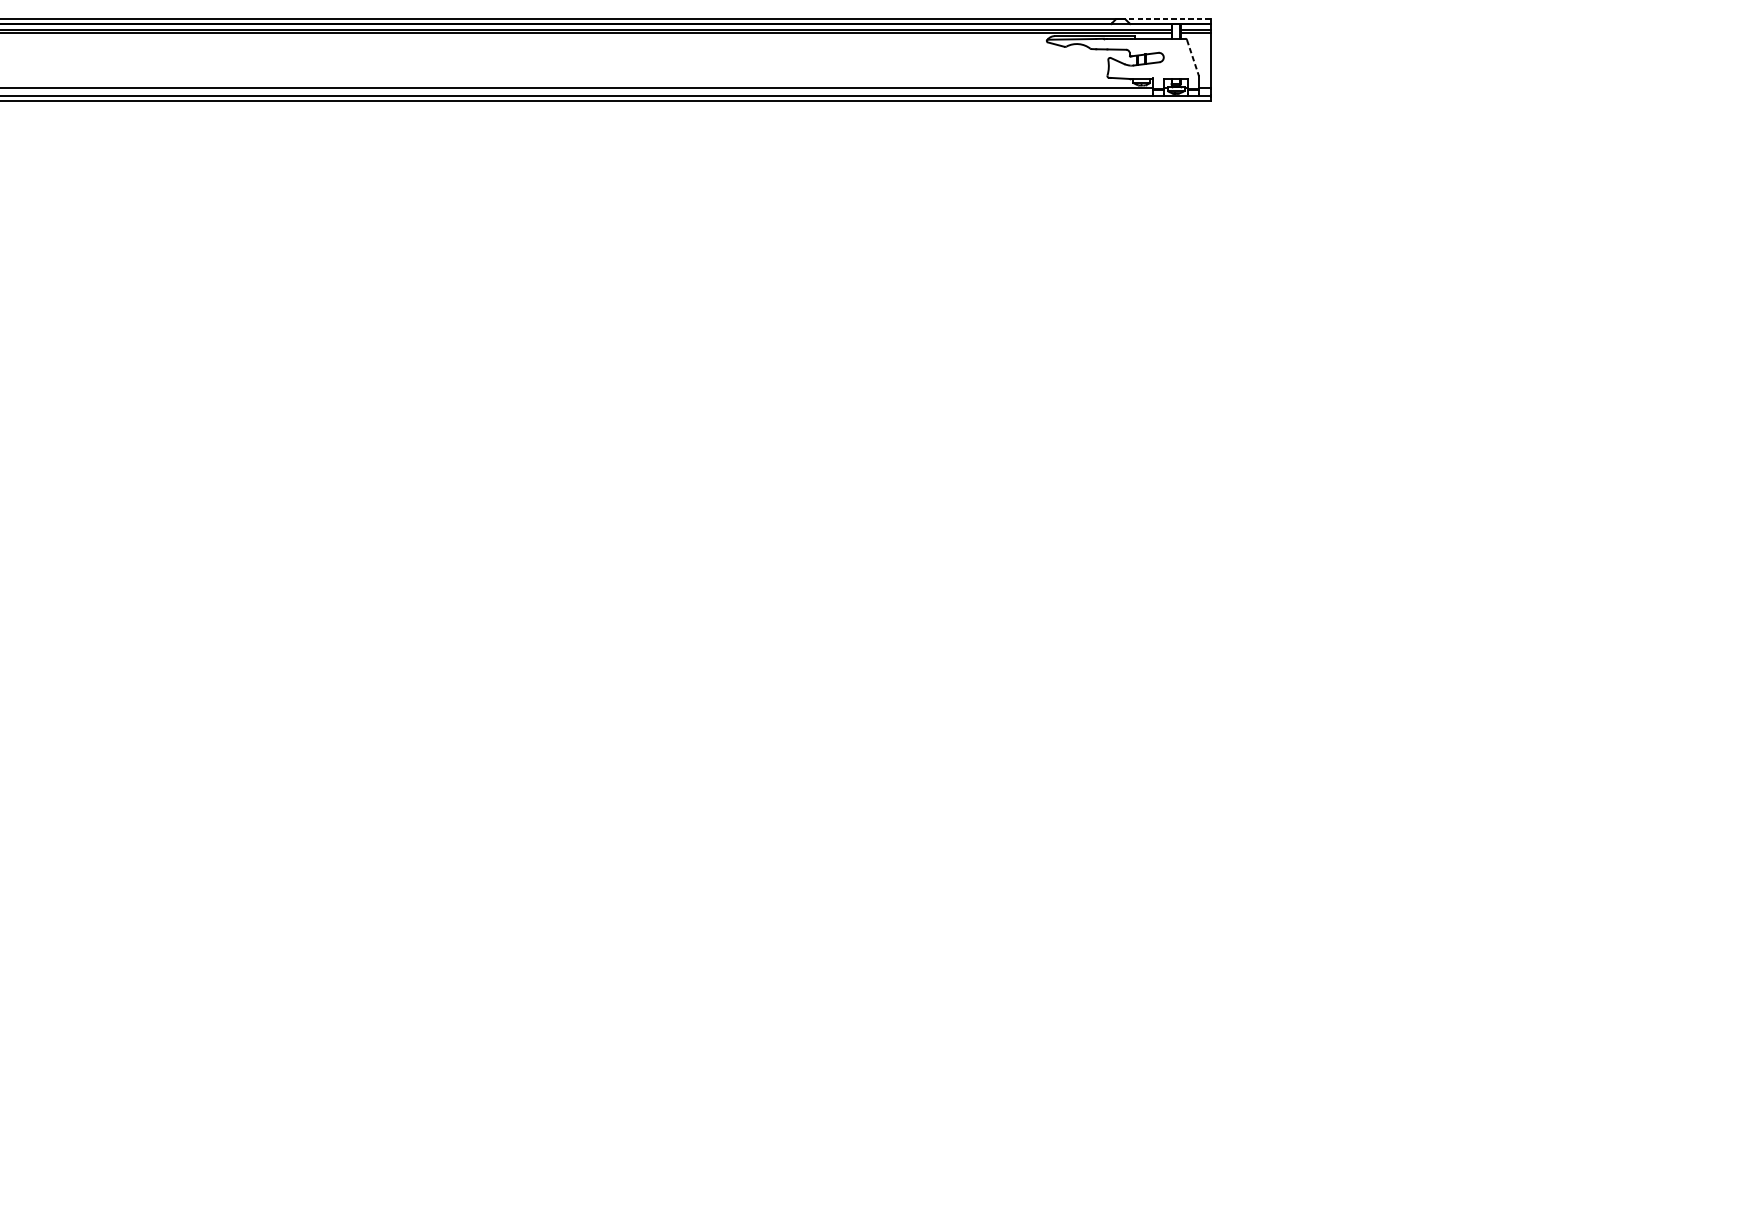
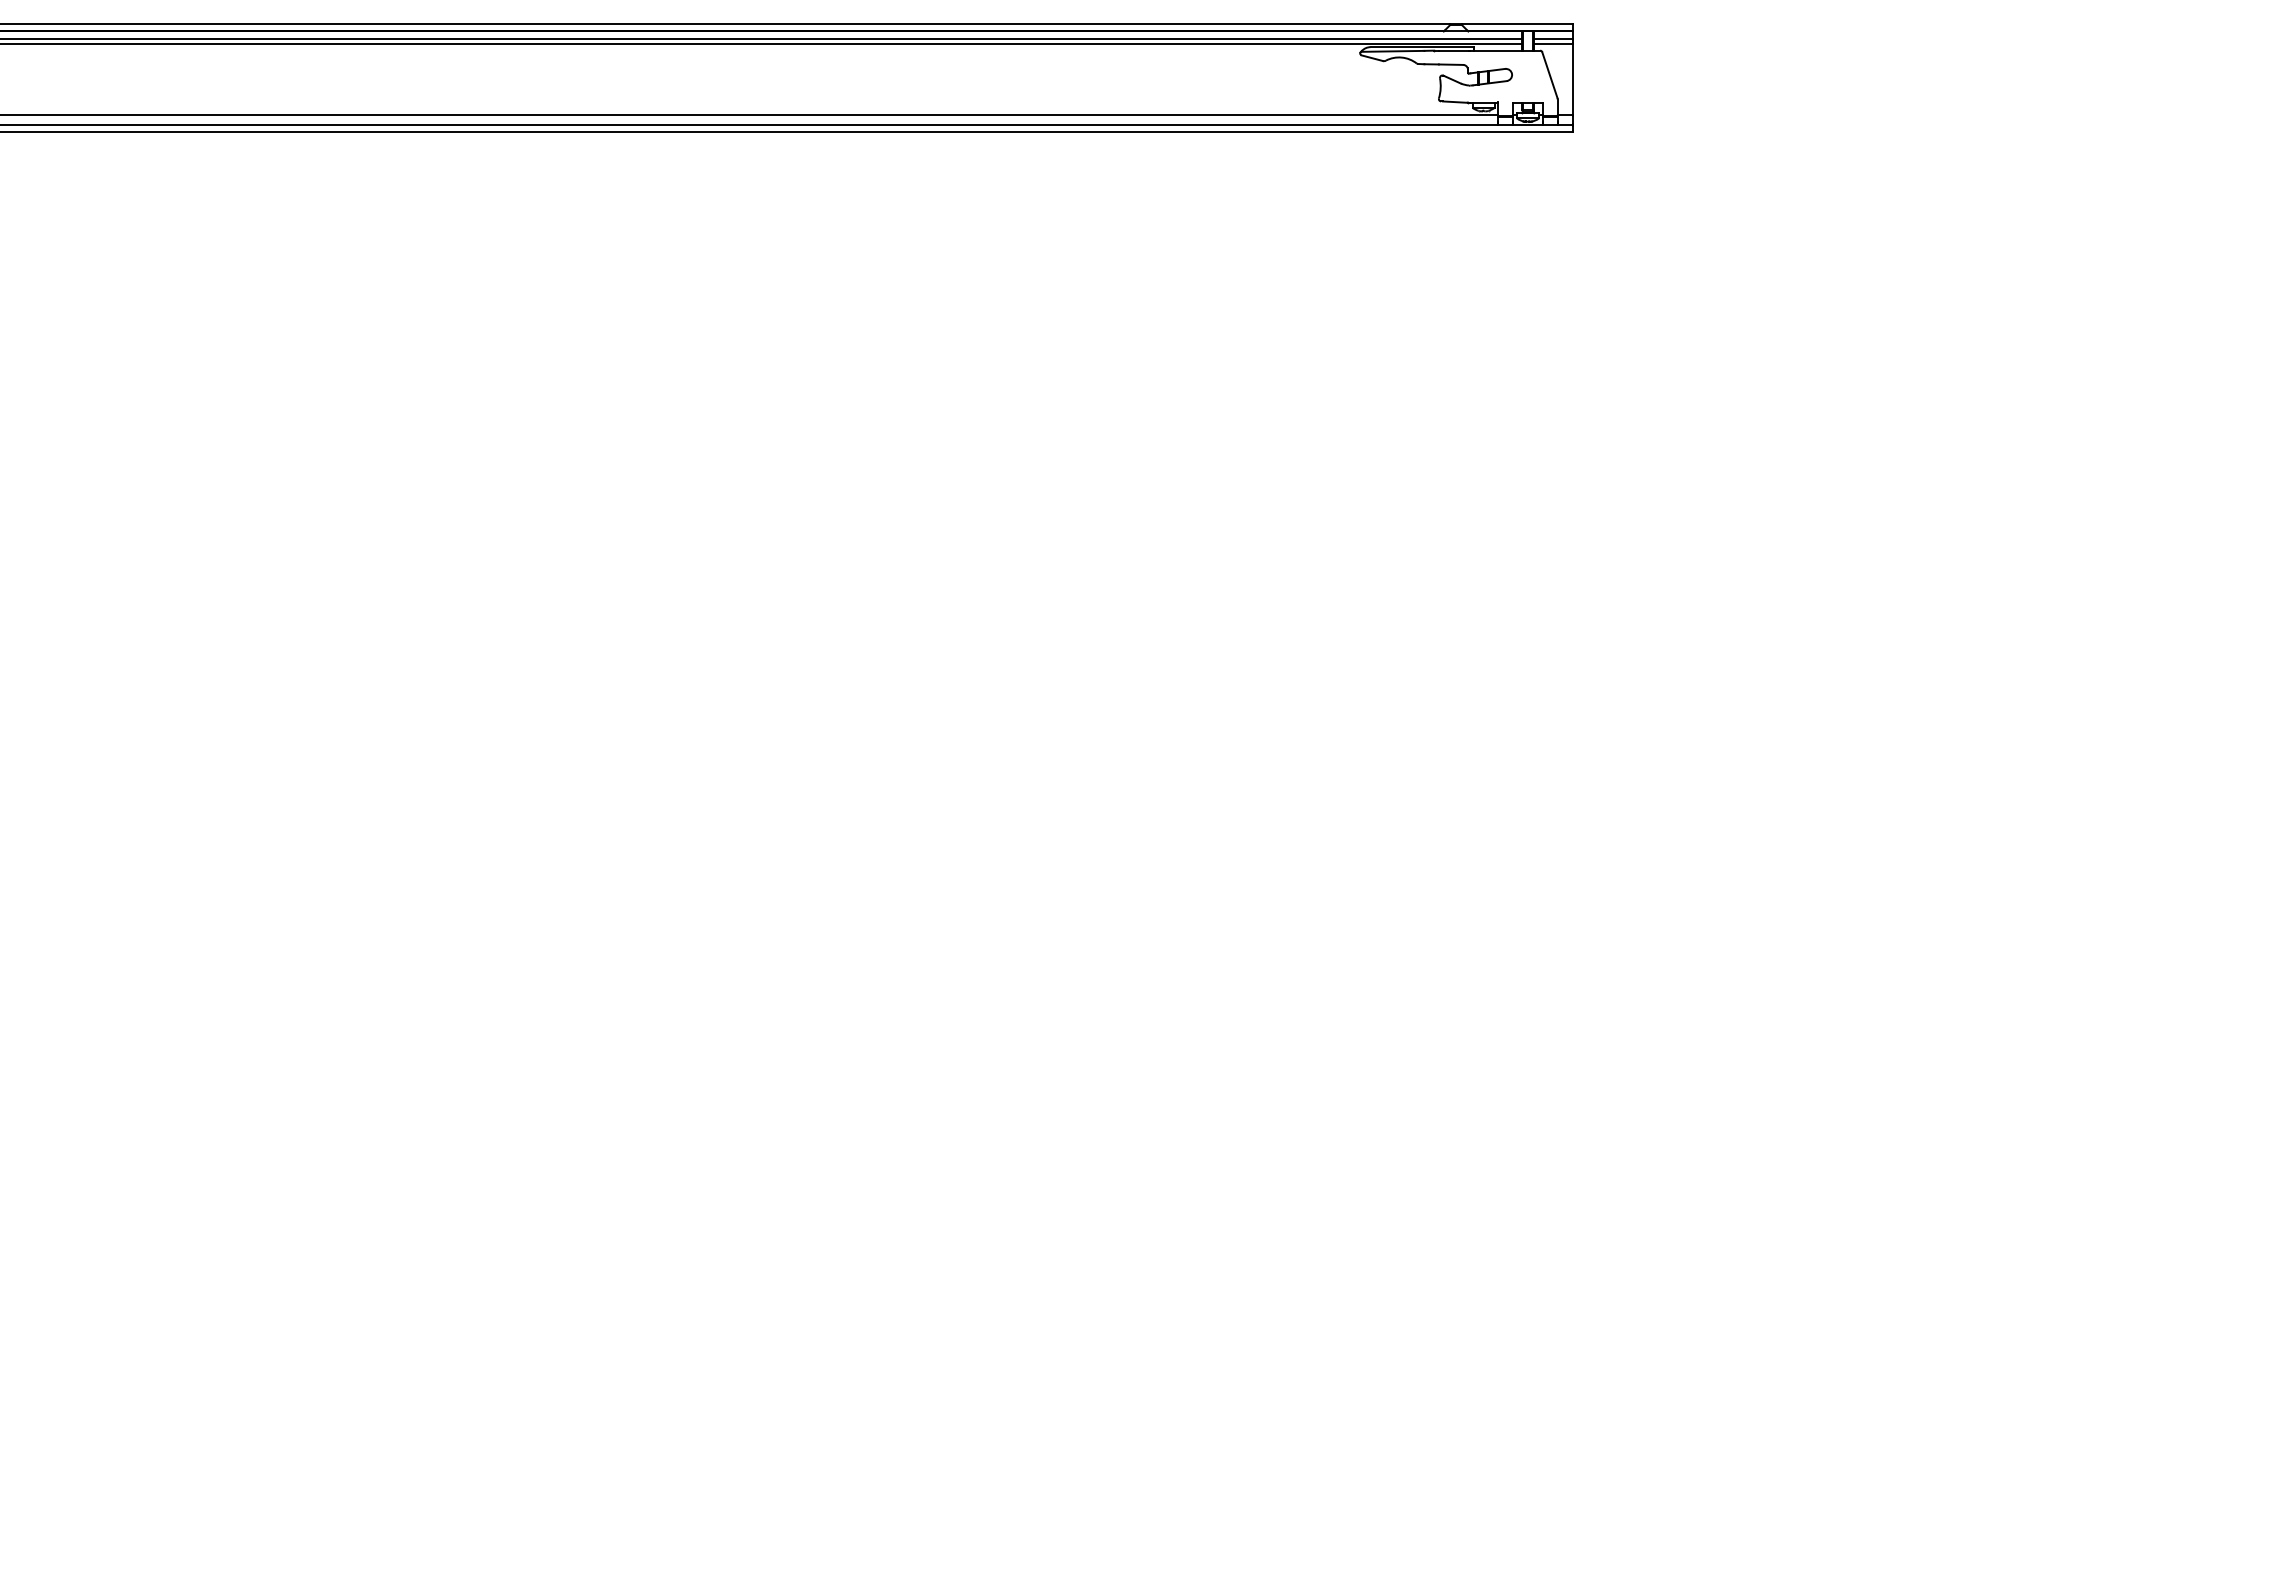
line: (1167, 18) -> (1517, 24), dashed -> solid
line: (1193, 57) -> (1550, 75), dashed -> solid

